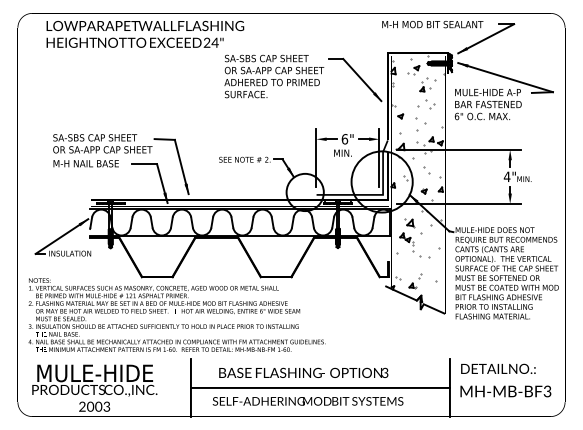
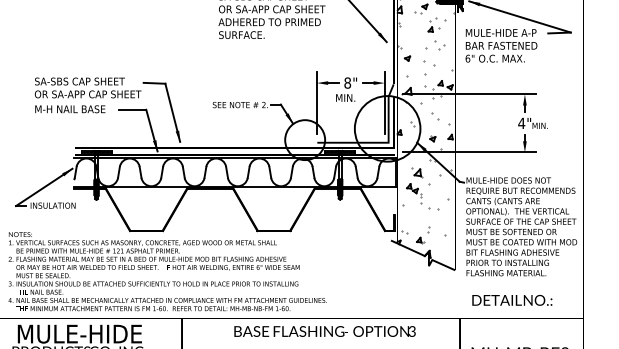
text: (344, 139) -> (347, 83), 6" -> 8"
text: (498, 368) -> (512, 299), moved
text: (303, 372) -> (324, 331), moved

